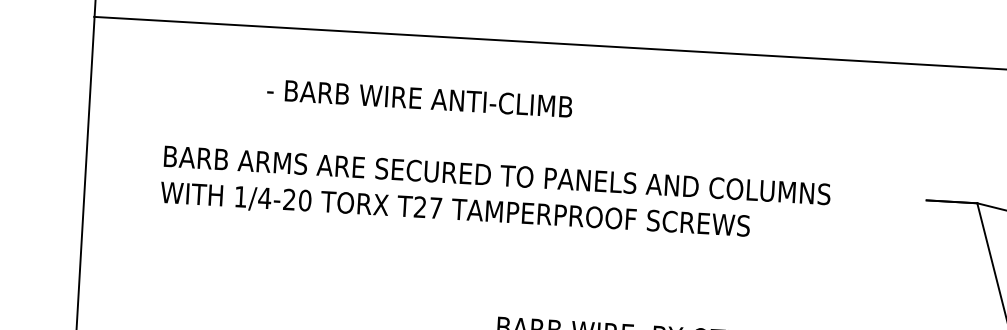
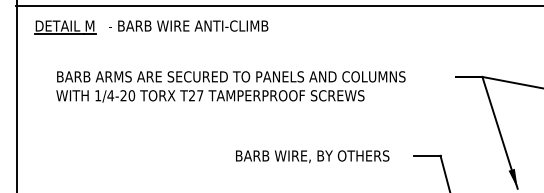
part: (185, 62) -> (65, 27), added
text: (419, 97) -> (188, 25), moved

